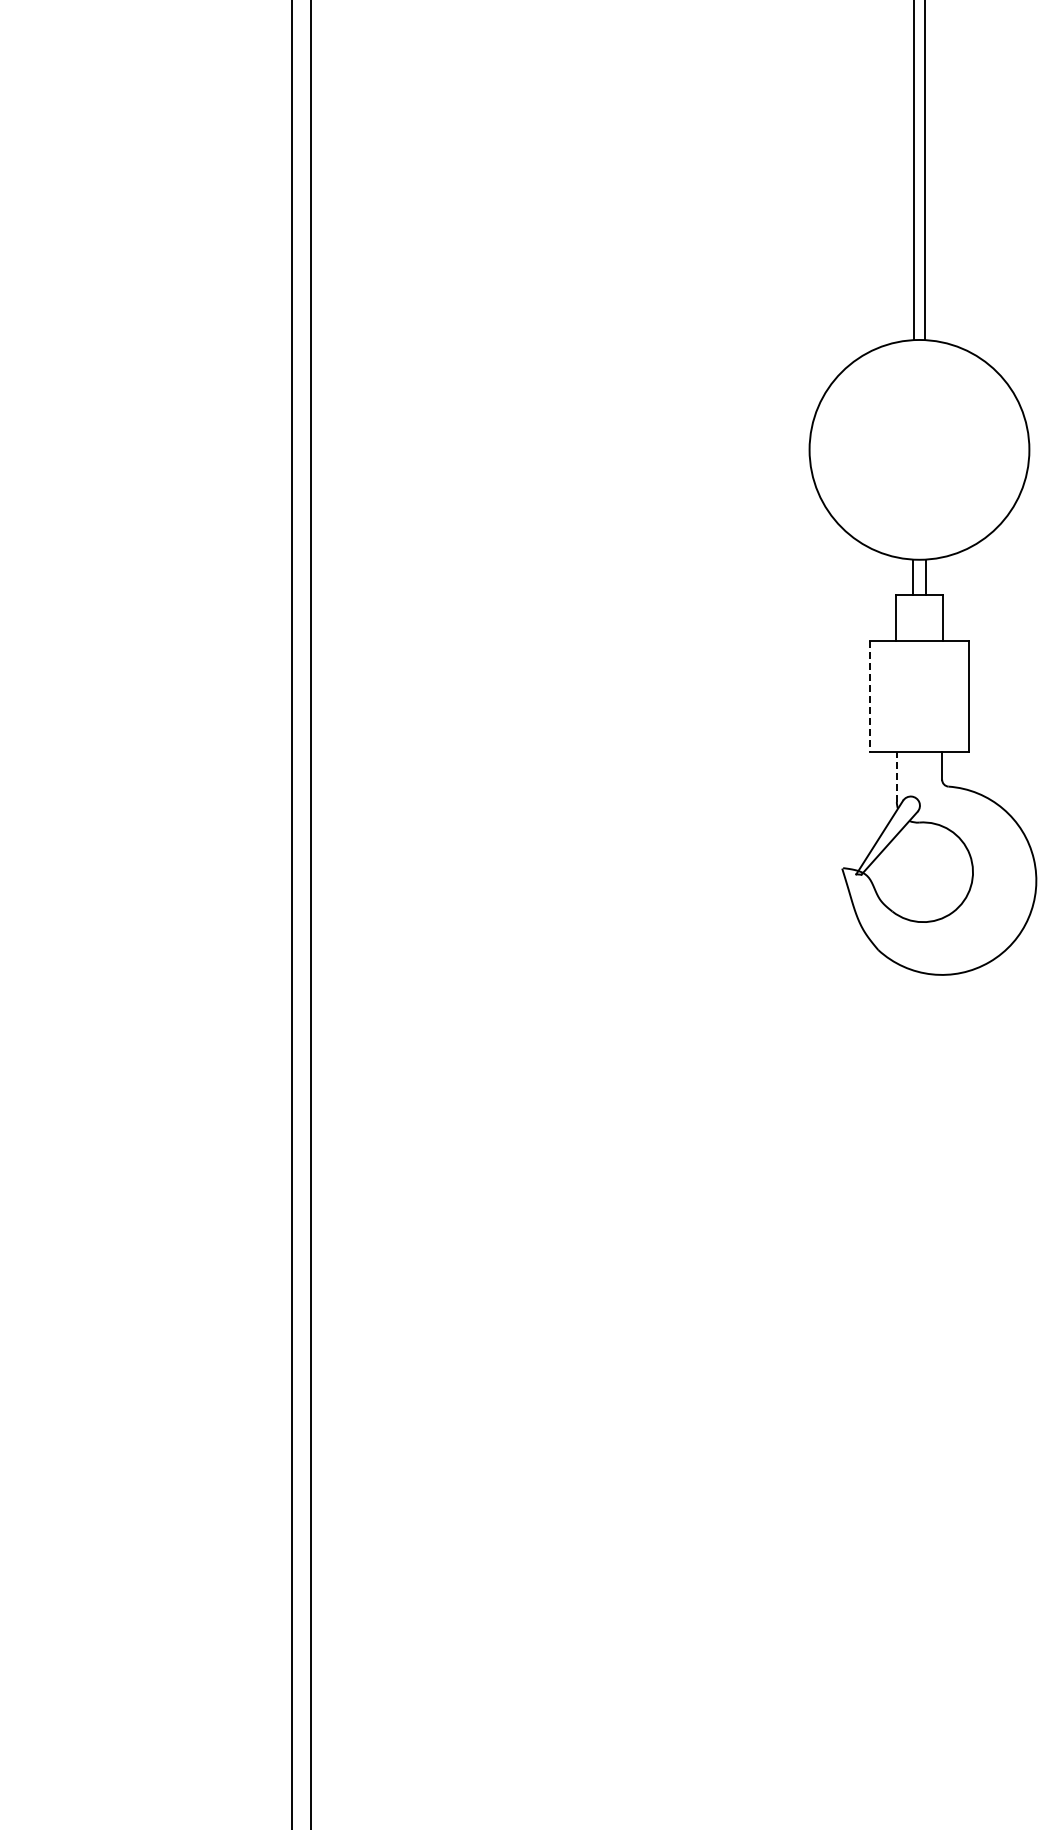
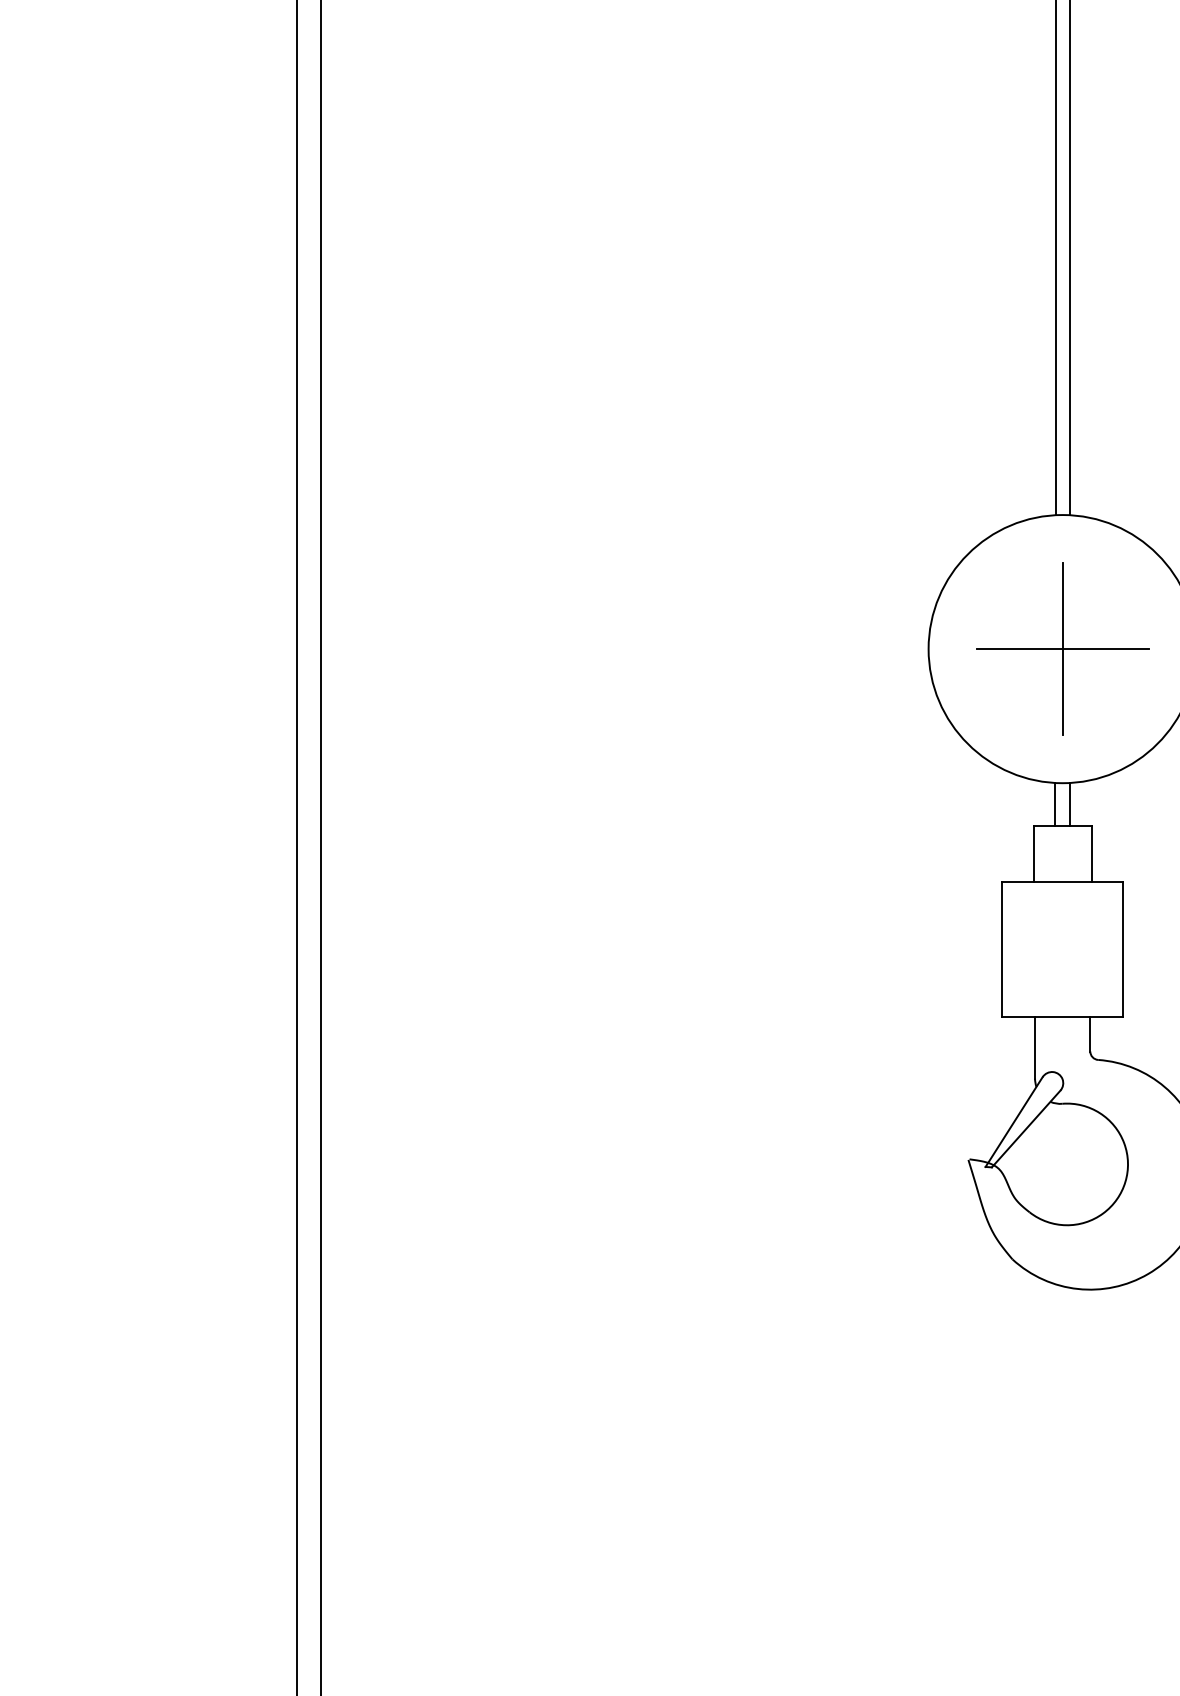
part: (919, 449) -> (1062, 648), added
line: (870, 696) -> (1002, 949), dashed -> solid
line: (896, 776) -> (1034, 1047), dashed -> solid

